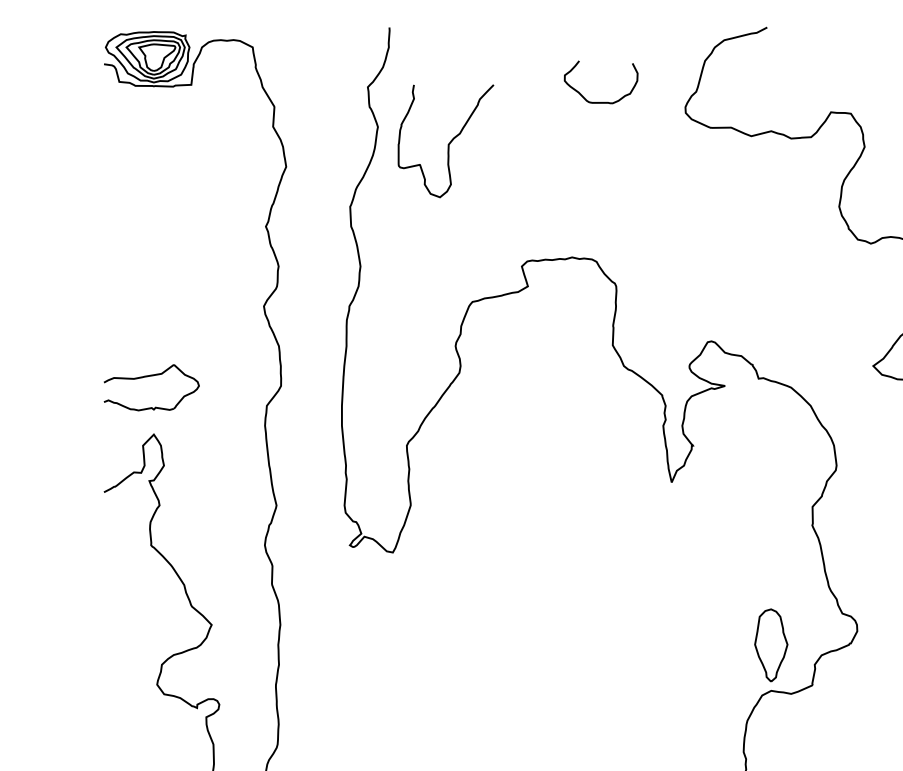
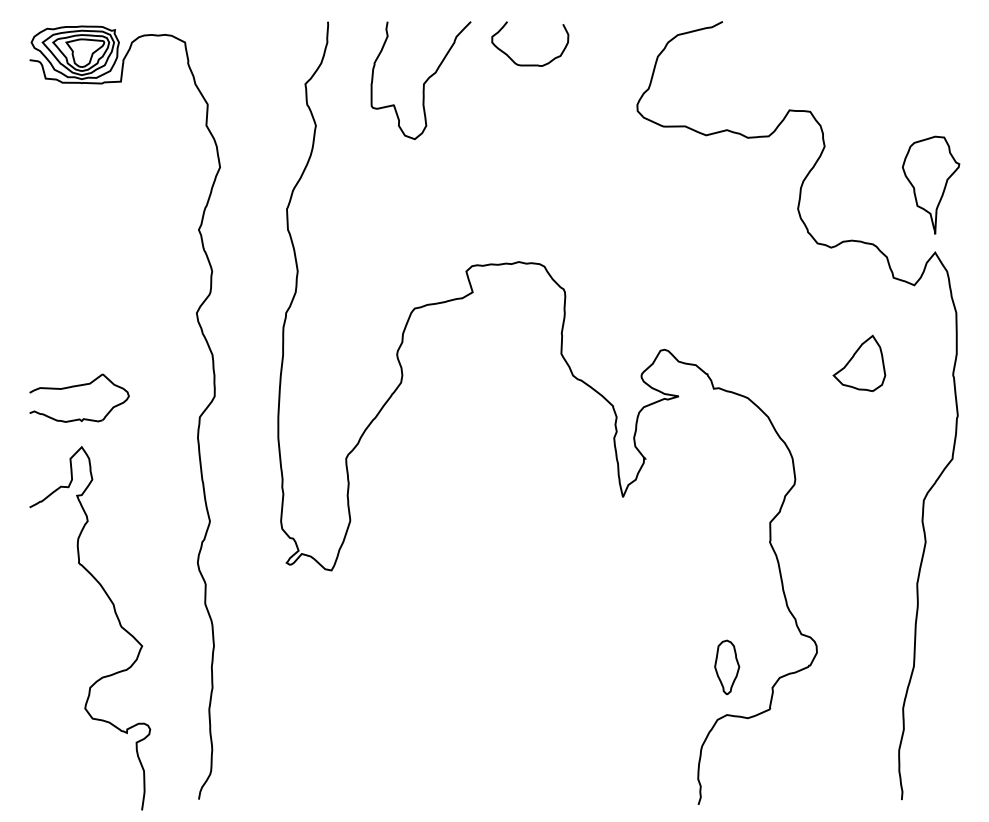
curve: (601, 101) -> (530, 64), moved
curve: (449, 142) -> (424, 81), moved
part: (771, 645) -> (727, 667), size x0.71

